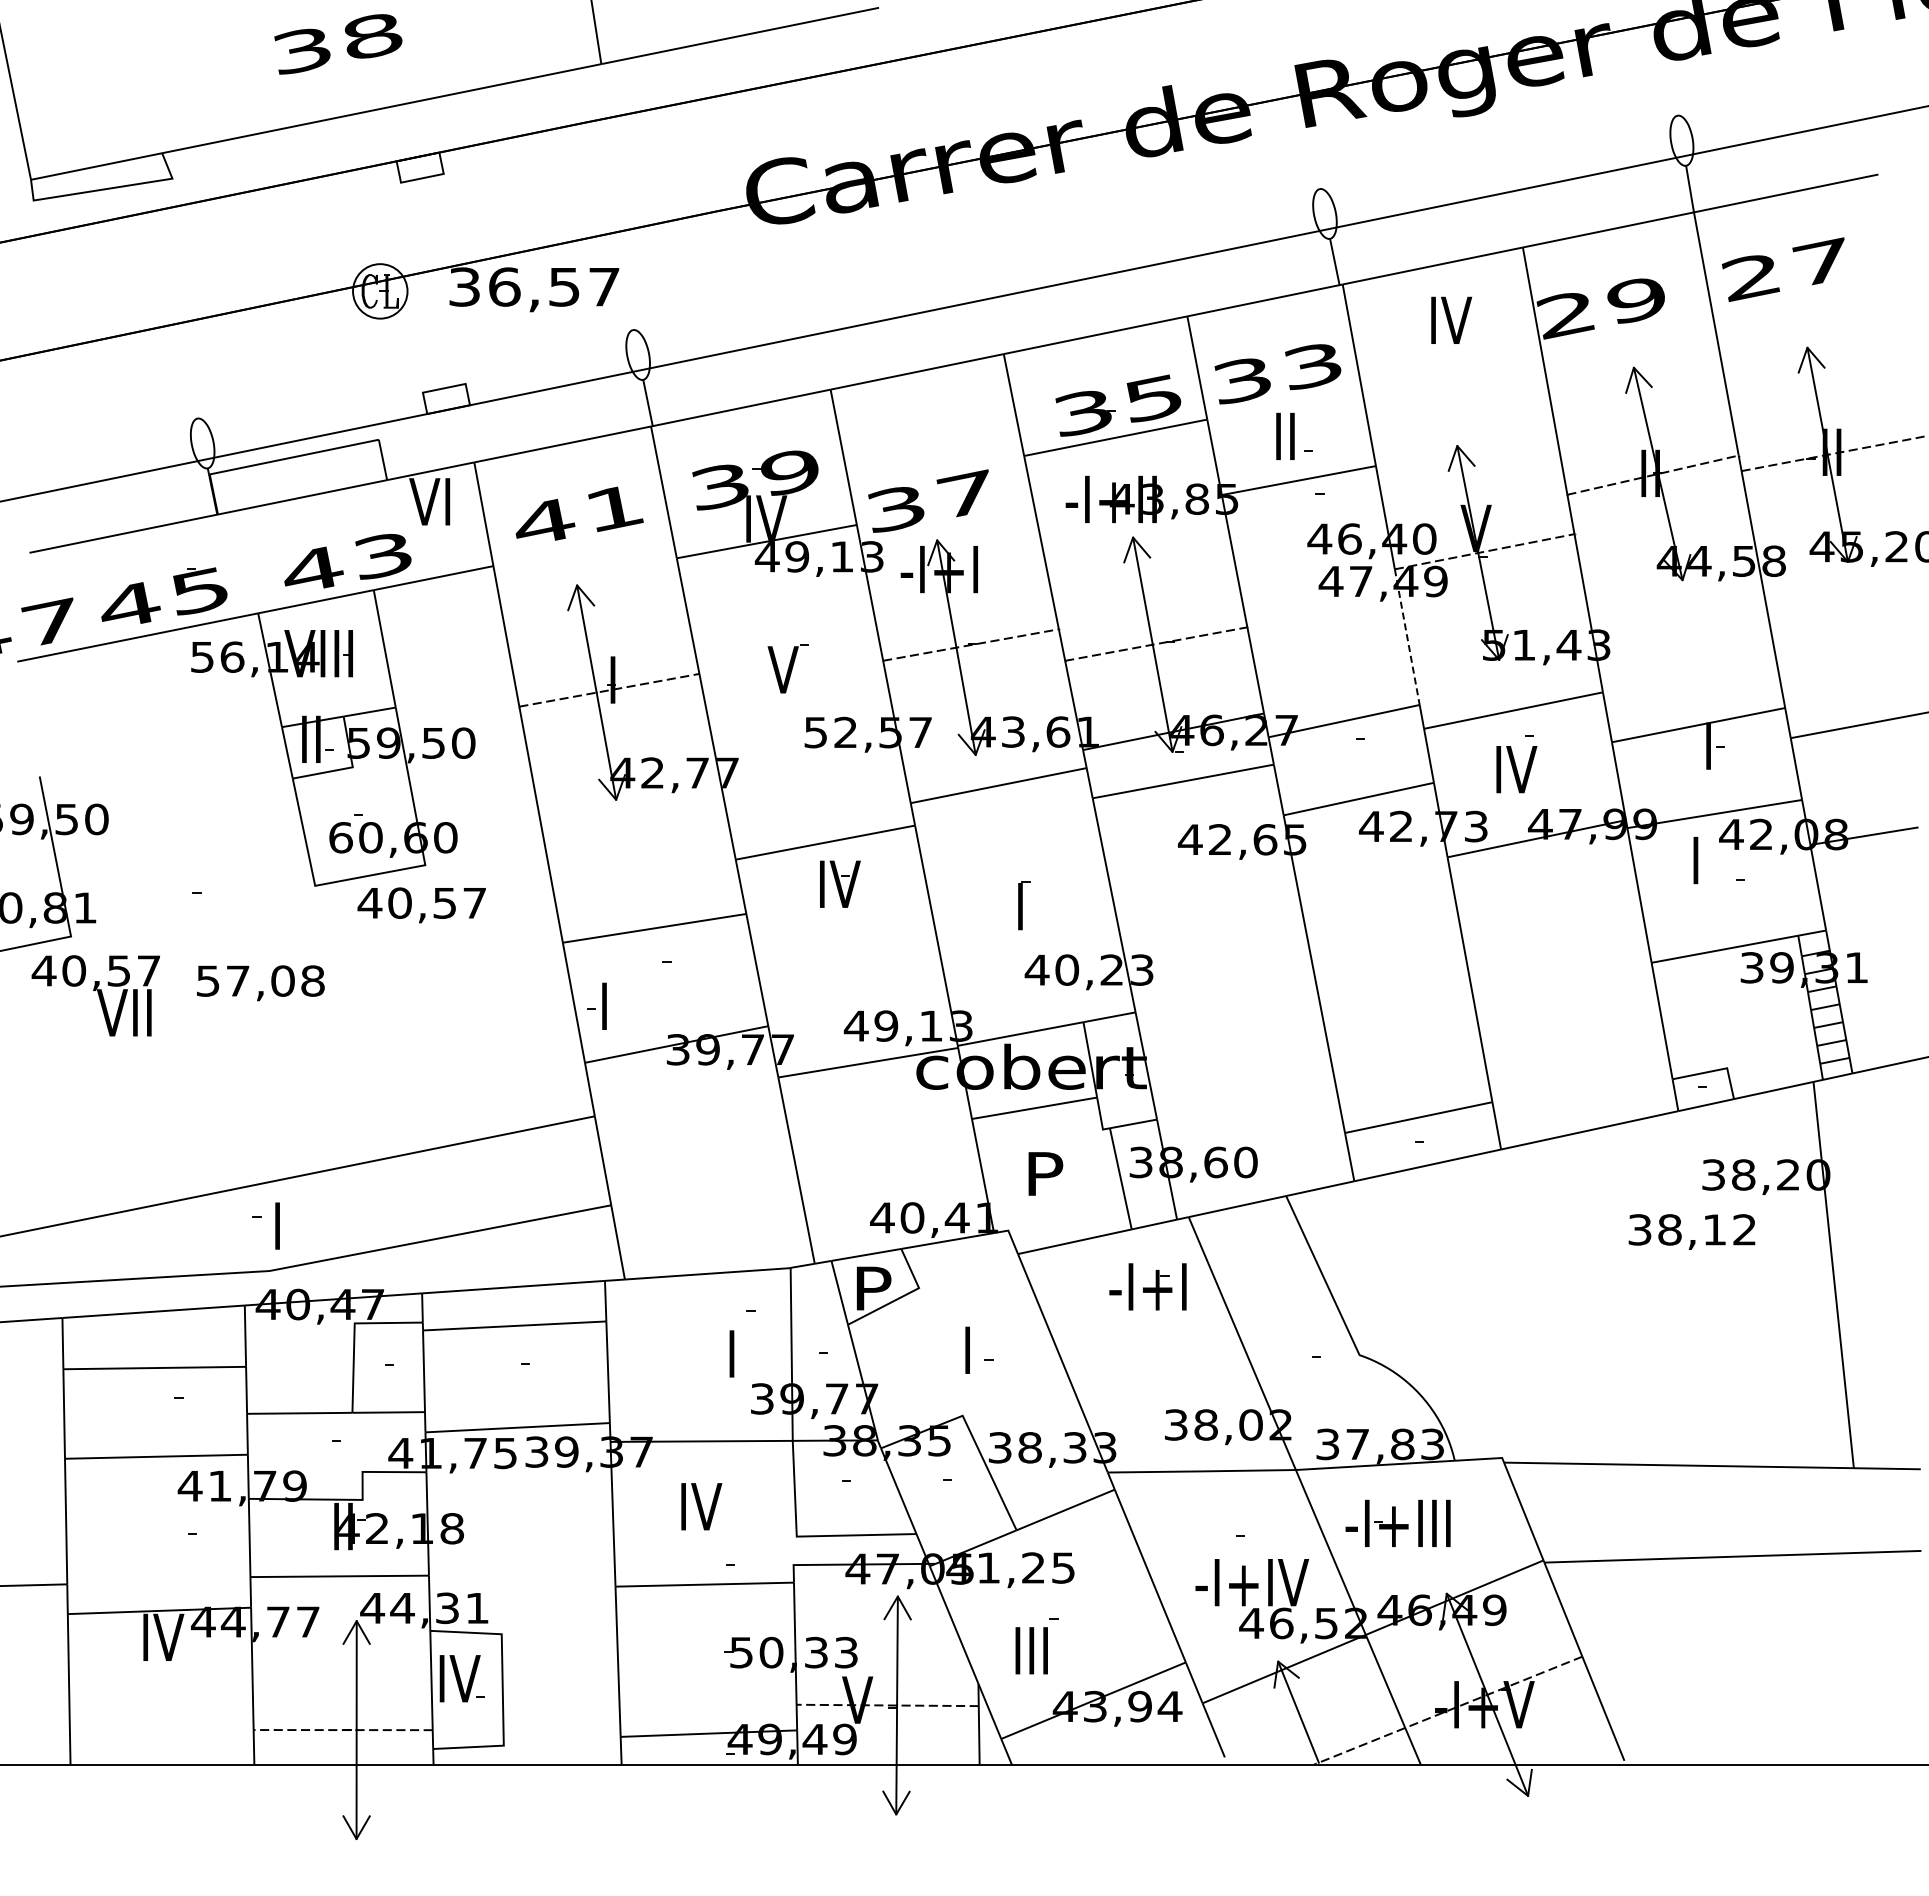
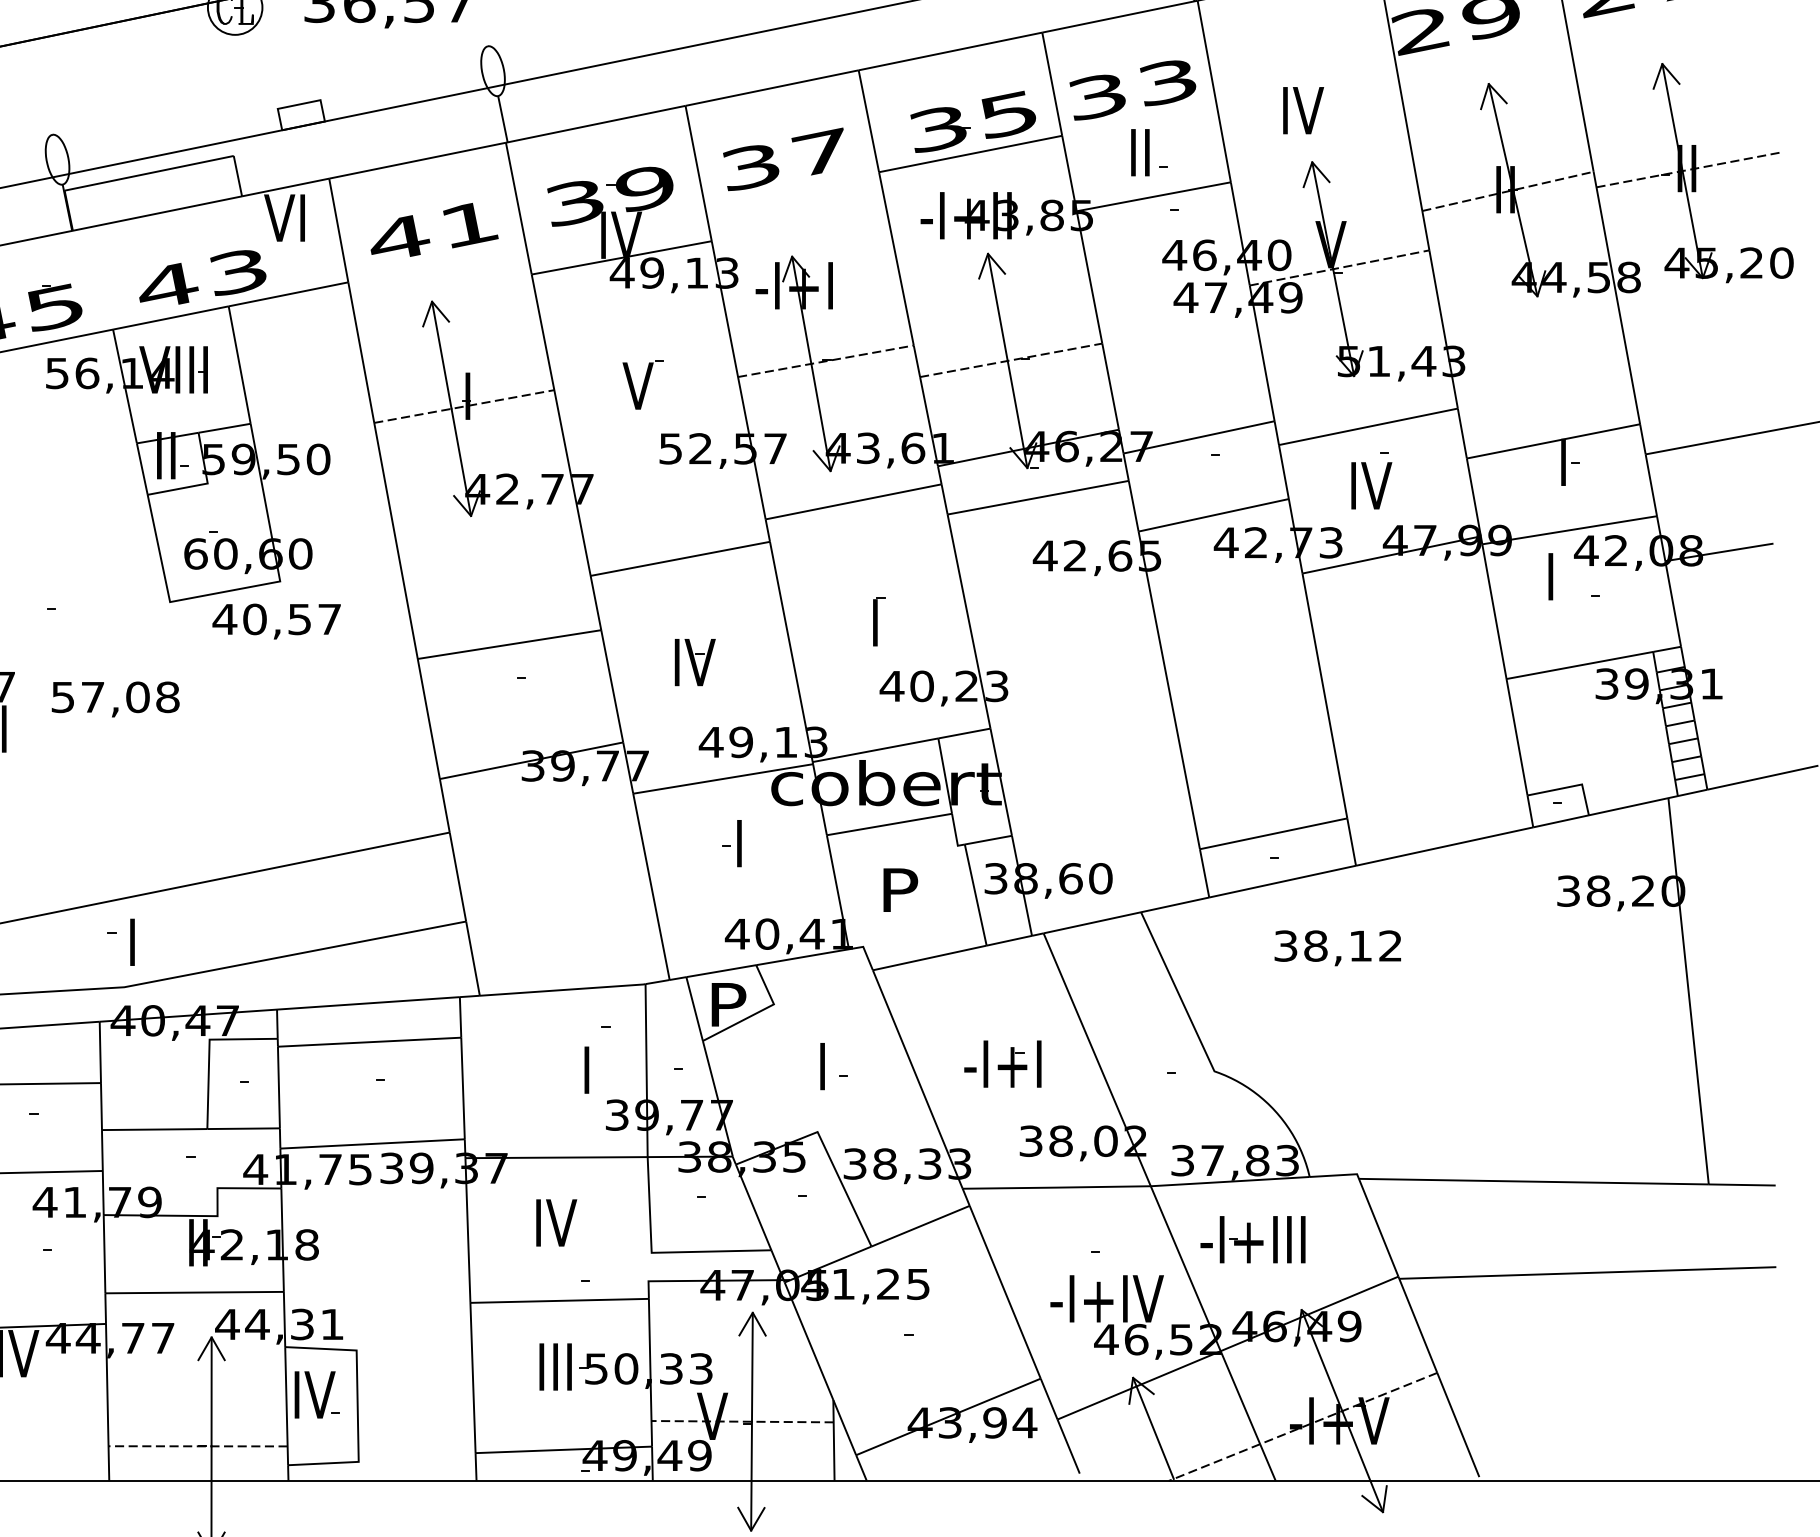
text: (1451, 319) -> (1303, 109), moved
text: (928, 500) -> (783, 158), moved
line: (1407, 636) -> (1262, 352), dashed -> solid
part: (840, 883) -> (695, 661), moved
part: (596, 1005) -> (731, 842), moved
text: (1691, 1231) -> (1337, 947), moved
part: (1147, 1286) -> (1002, 1063), moved
text: (1031, 1650) -> (555, 1366), moved

